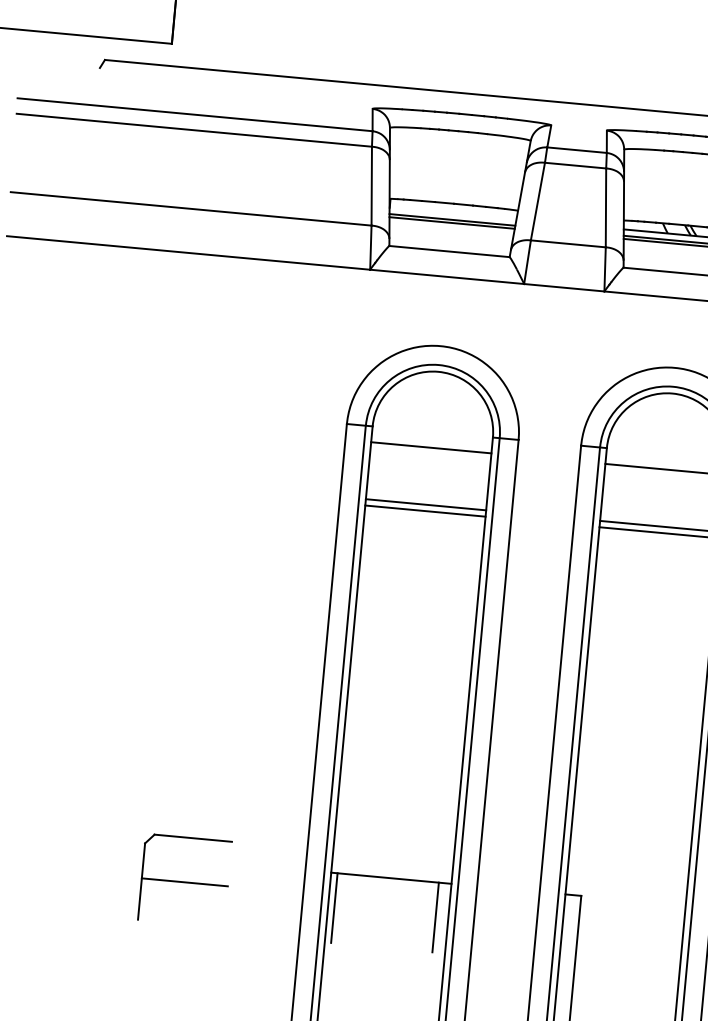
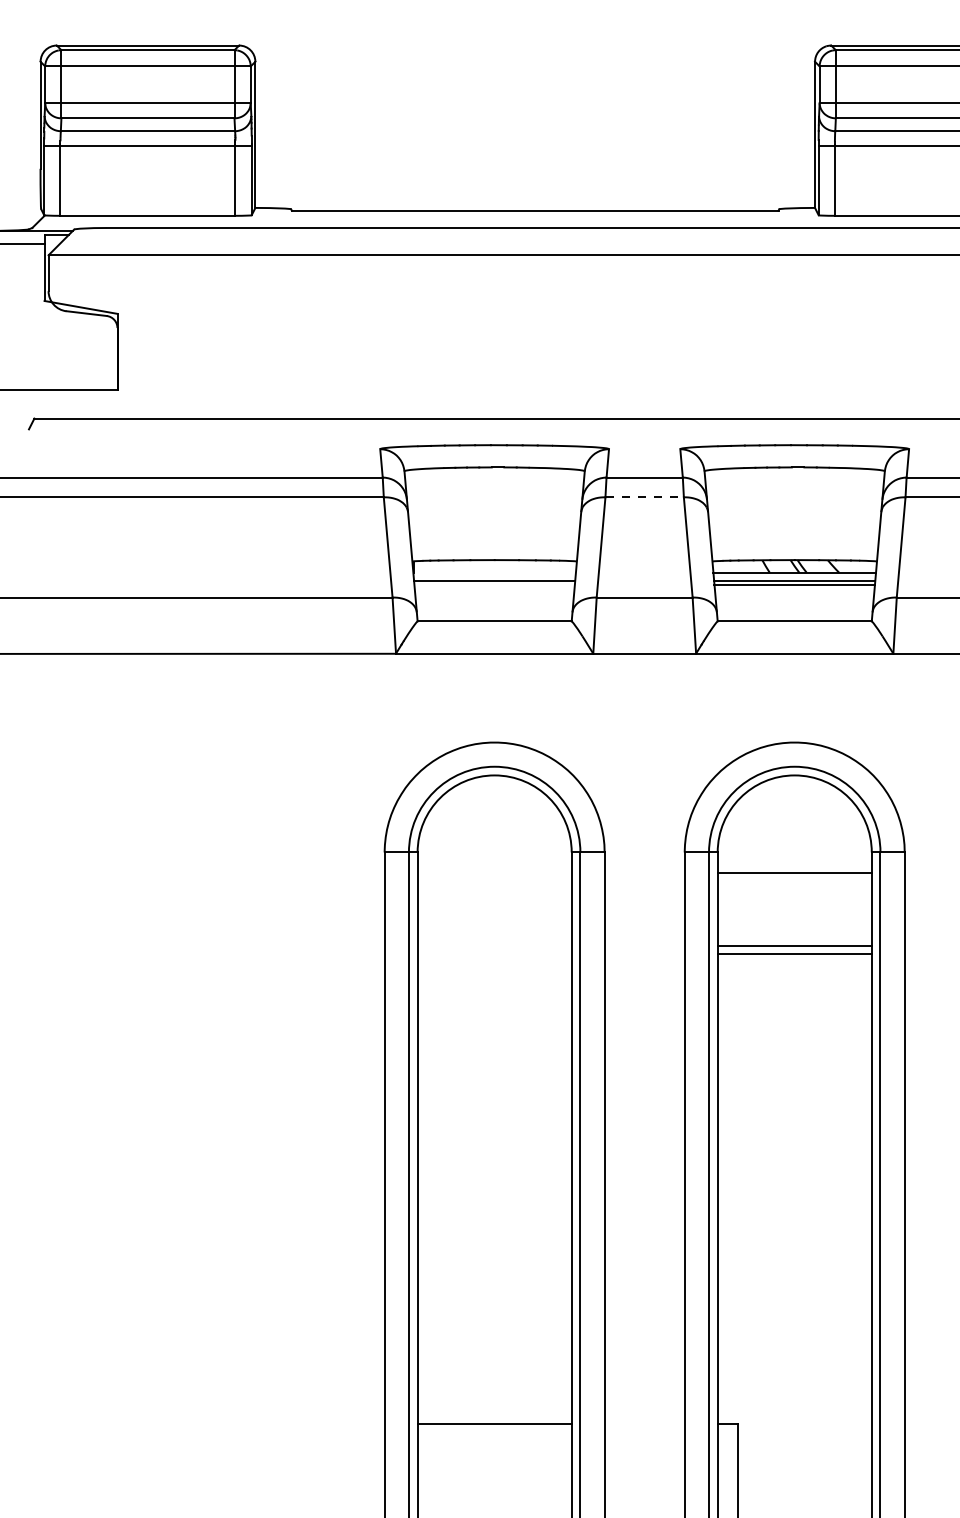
line: (576, 165) -> (645, 497), solid -> dashed
line: (452, 222) -> (494, 584), removed
line: (431, 447) -> (494, 872), removed
line: (425, 504) -> (494, 945), removed
line: (425, 510) -> (494, 953), removed
part: (184, 880) -> (232, 1451), removed
line: (334, 907) -> (425, 1468), removed
line: (435, 917) -> (555, 1468), removed

